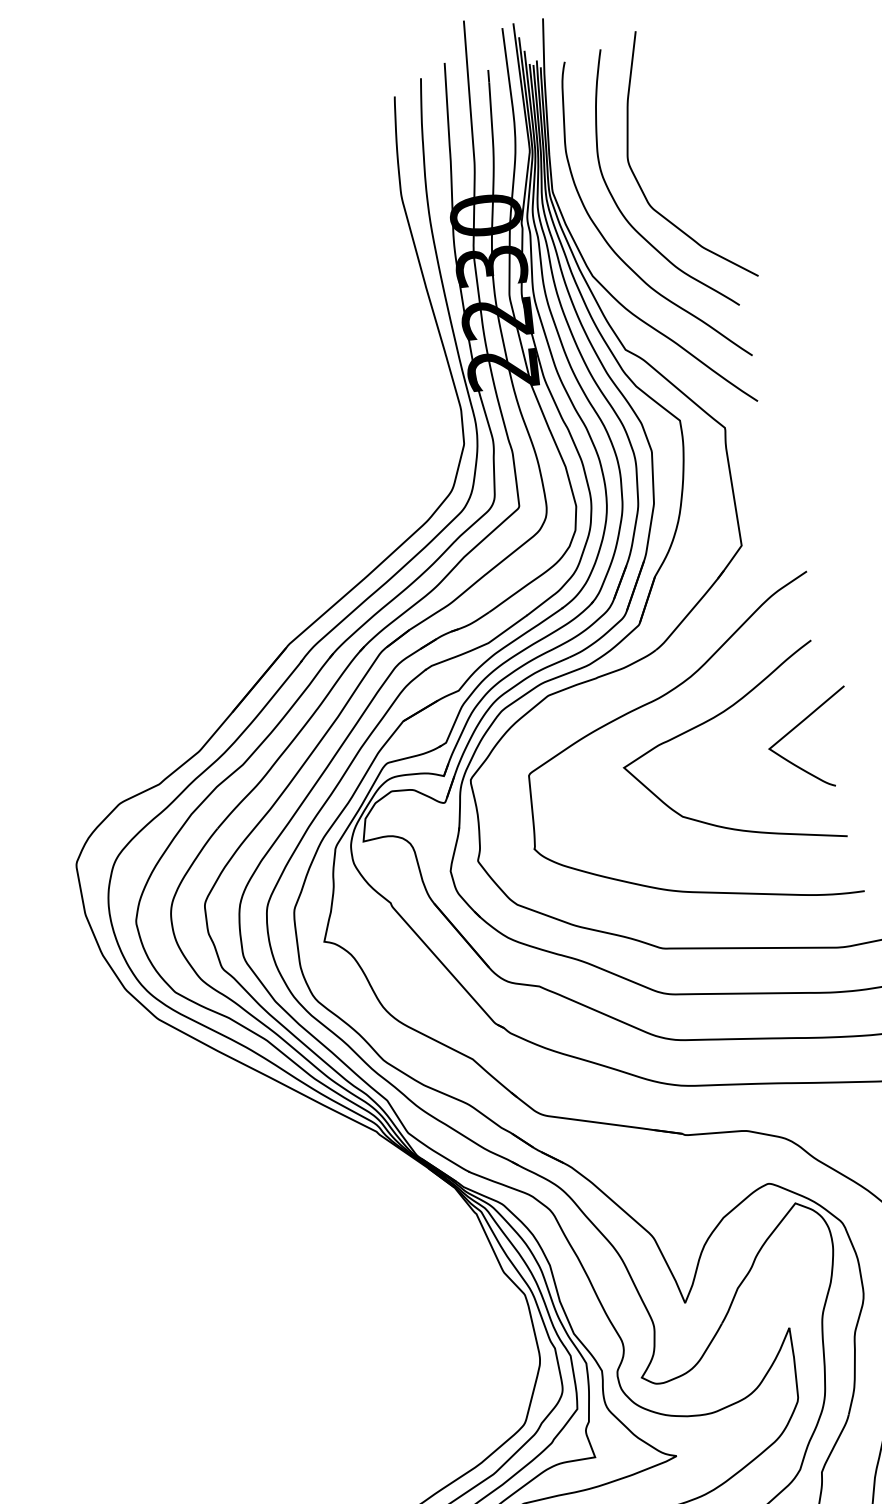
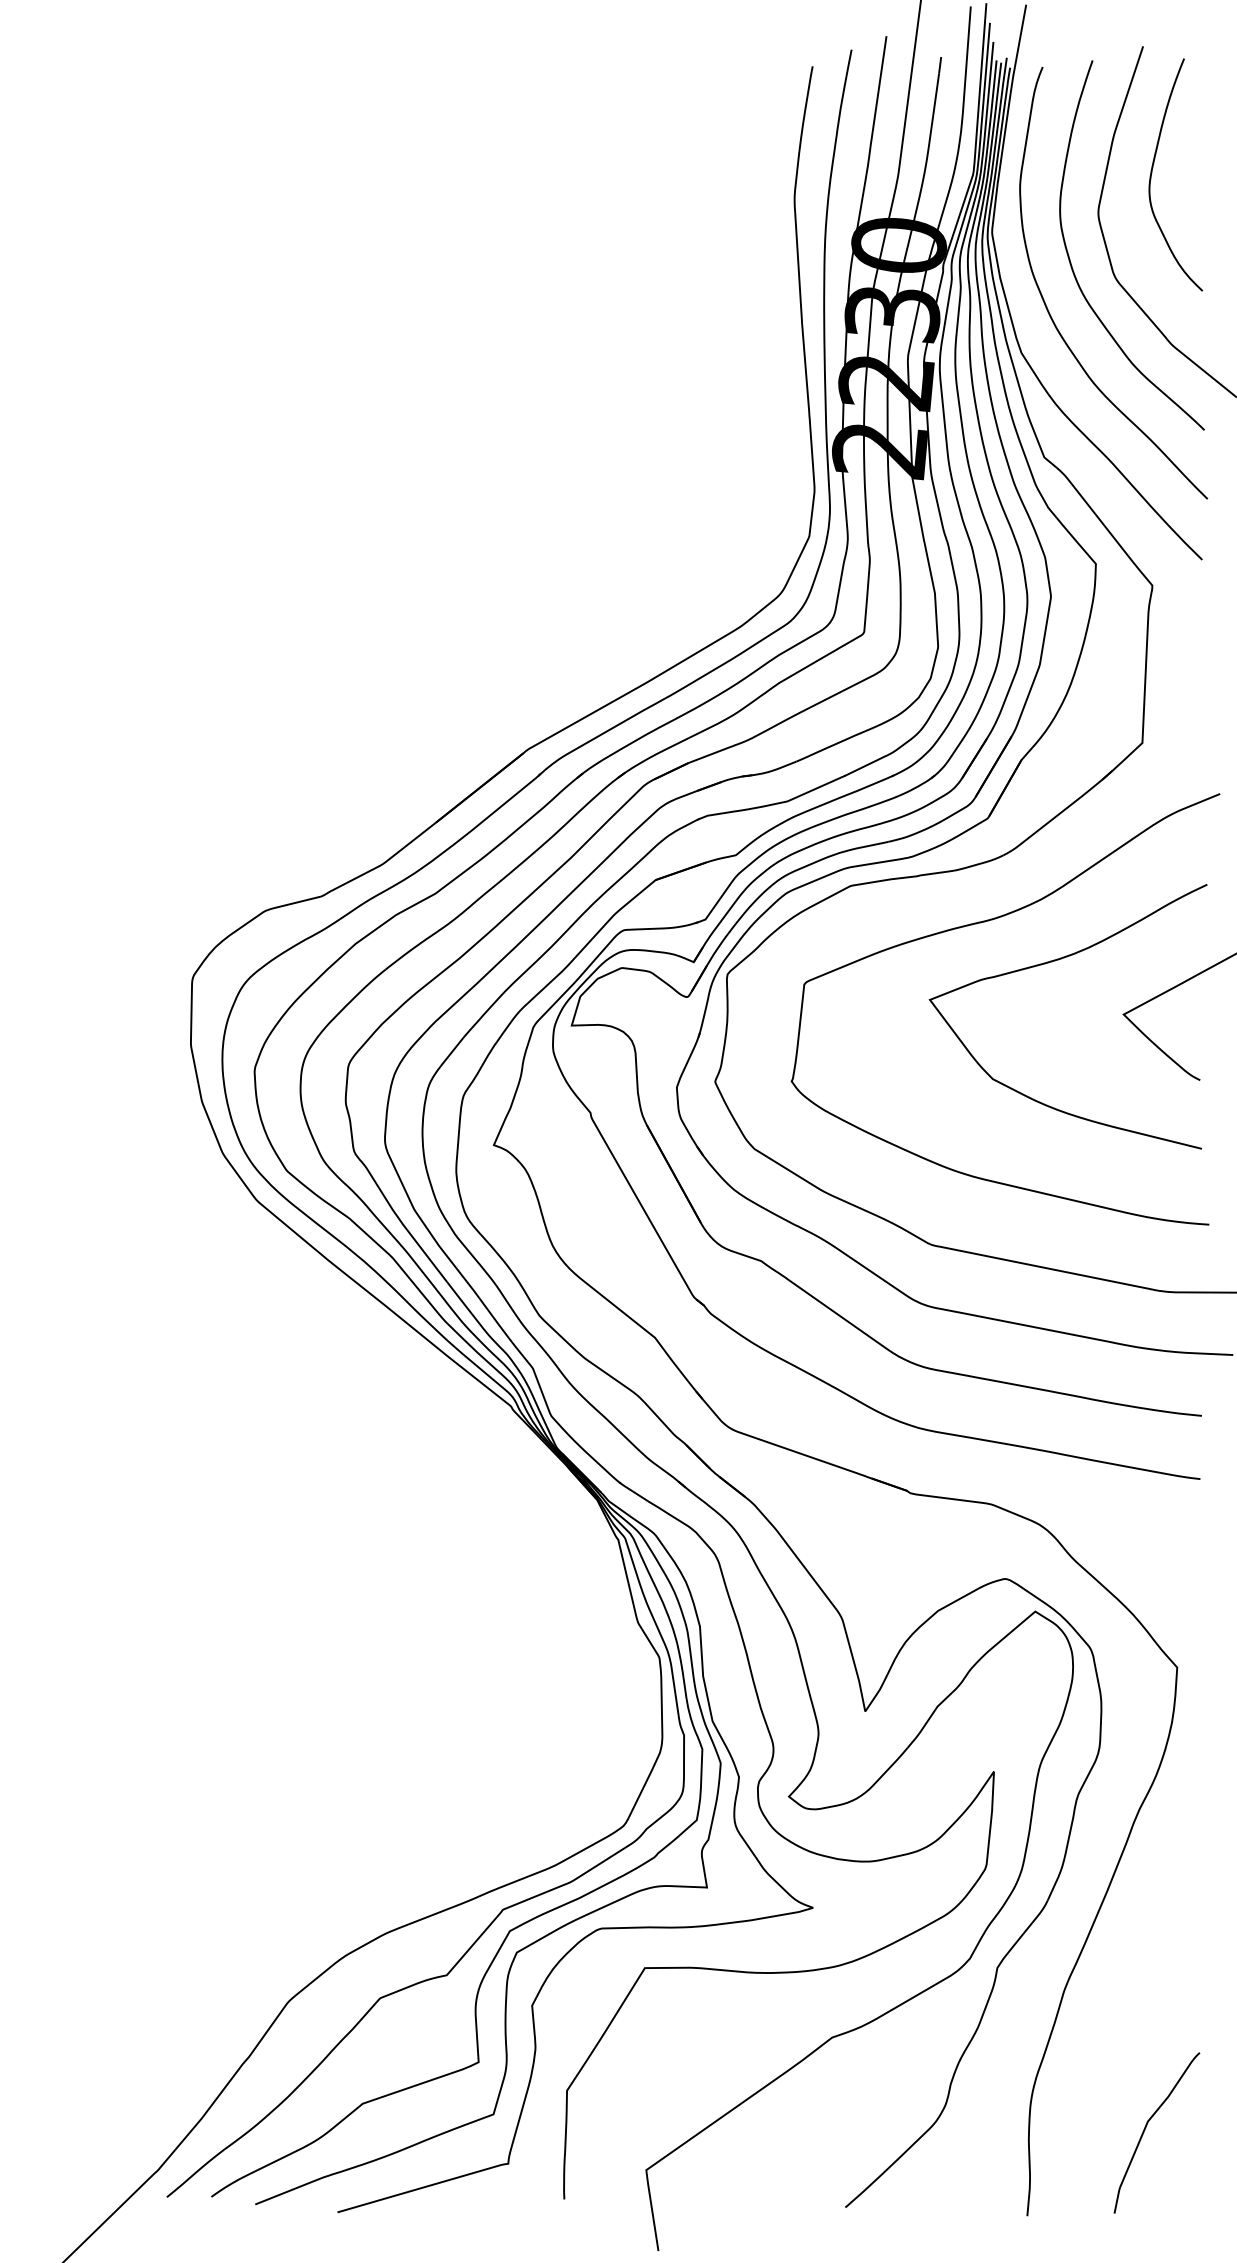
curve: (662, 119) -> (1153, 168), added

